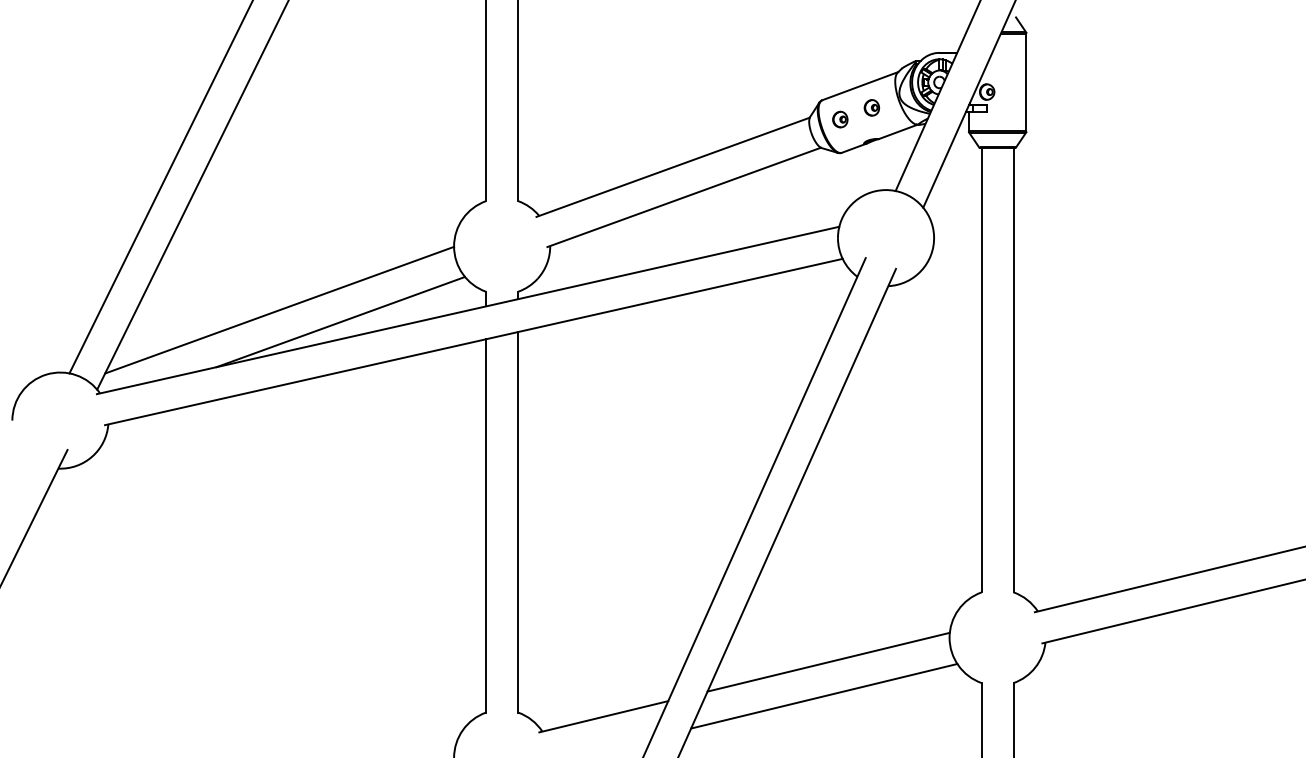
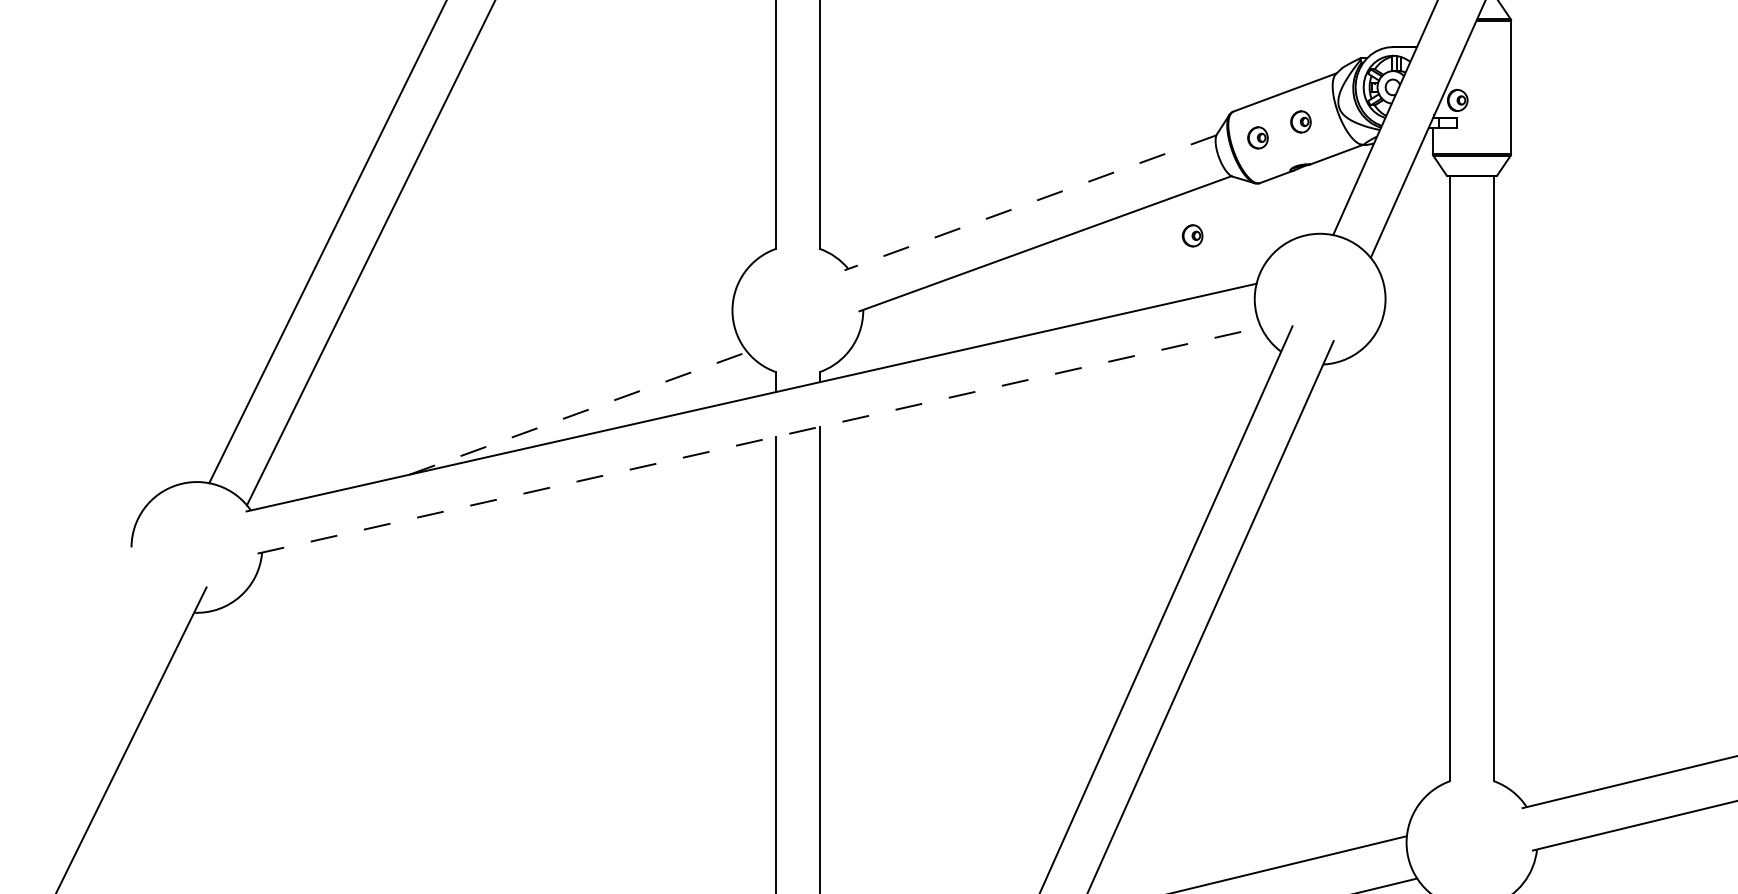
line: (672, 167) -> (1029, 203), solid -> dashed
part: (792, 191) -> (1192, 235), added
line: (279, 309) -> (494, 396), removed
line: (341, 321) -> (579, 412), solid -> dashed
line: (474, 341) -> (760, 439), solid -> dashed

